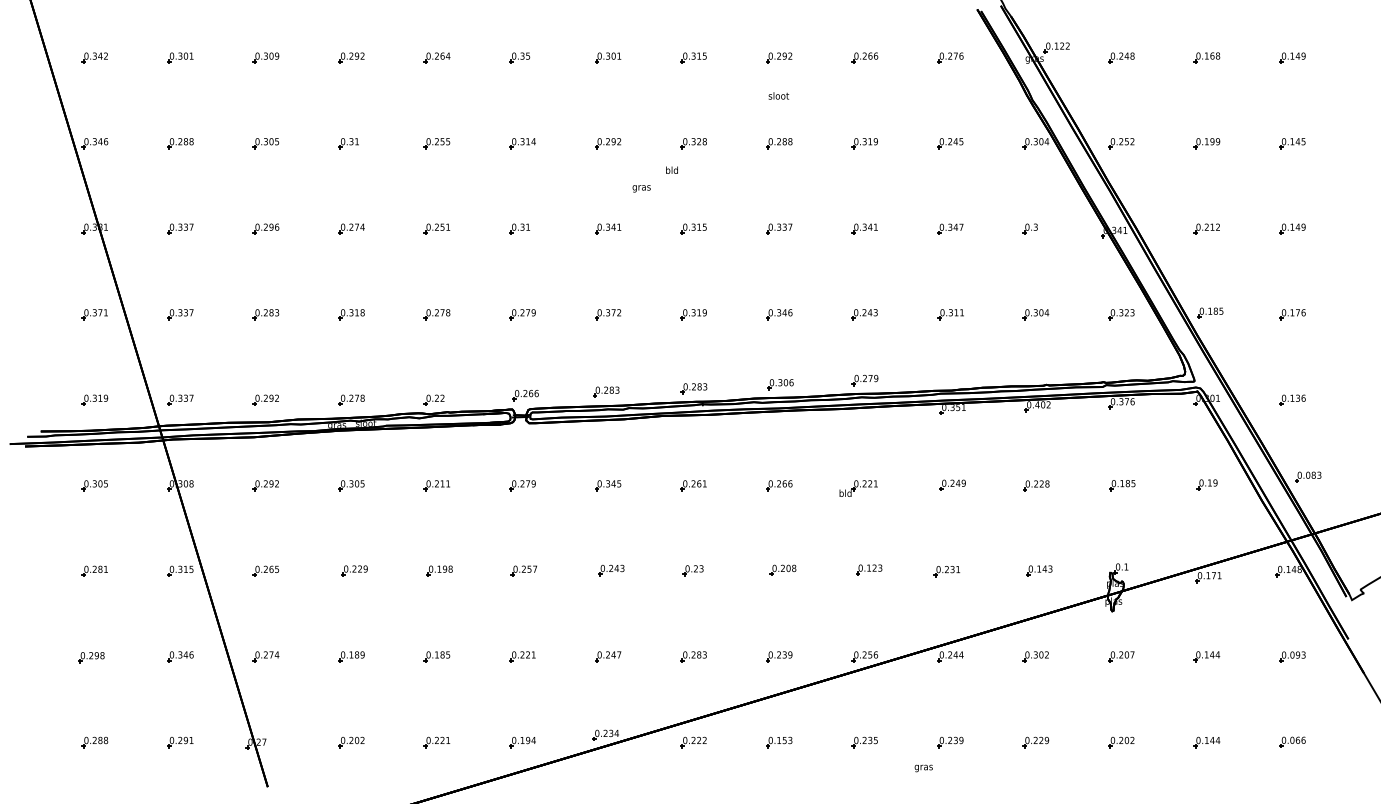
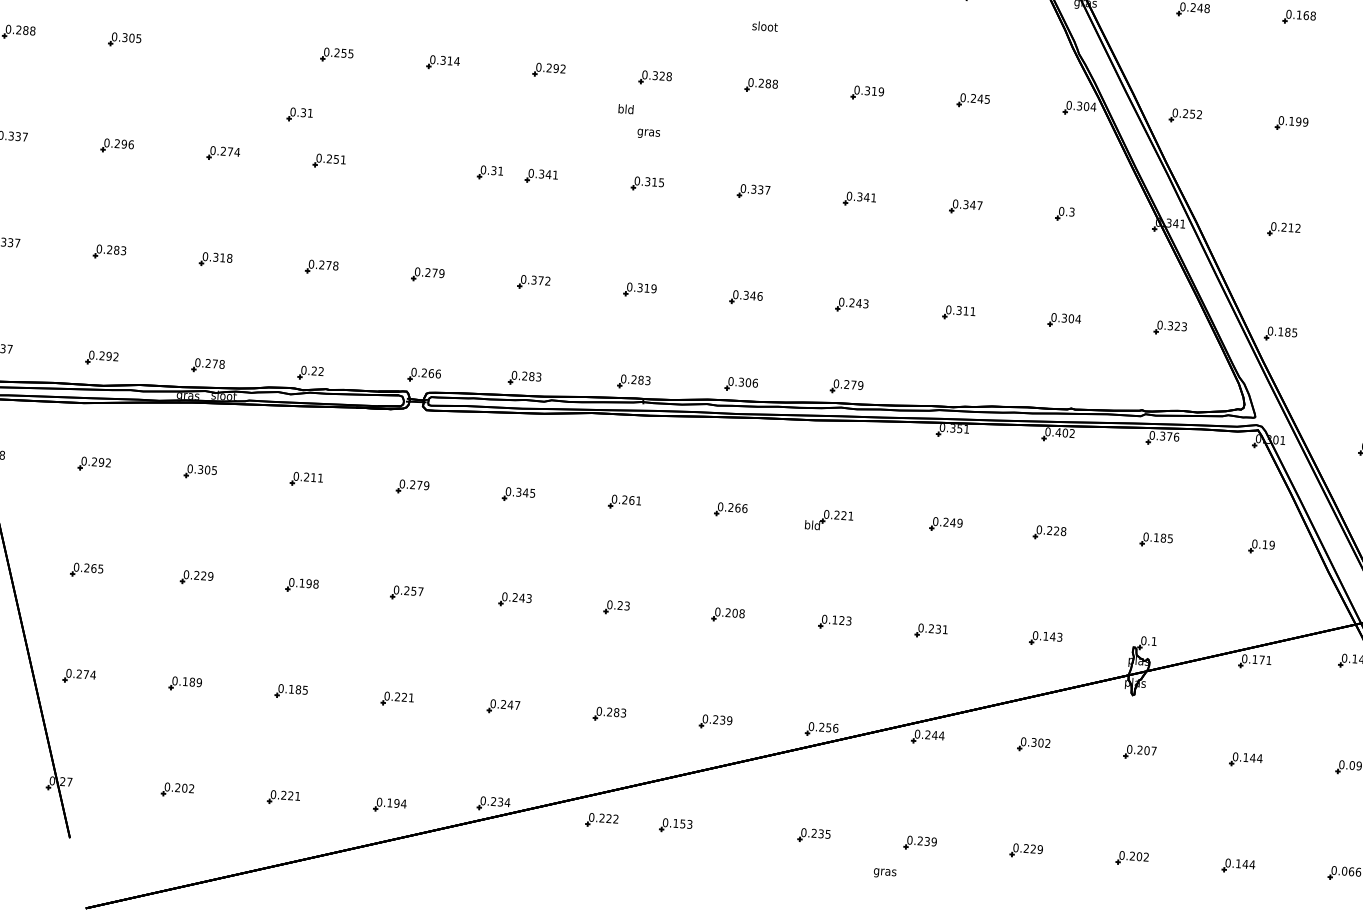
part: (348, 143) -> (299, 114), moved
text: (641, 188) -> (648, 133), moved
part: (519, 228) -> (490, 172), moved
part: (779, 742) -> (676, 826), moved

